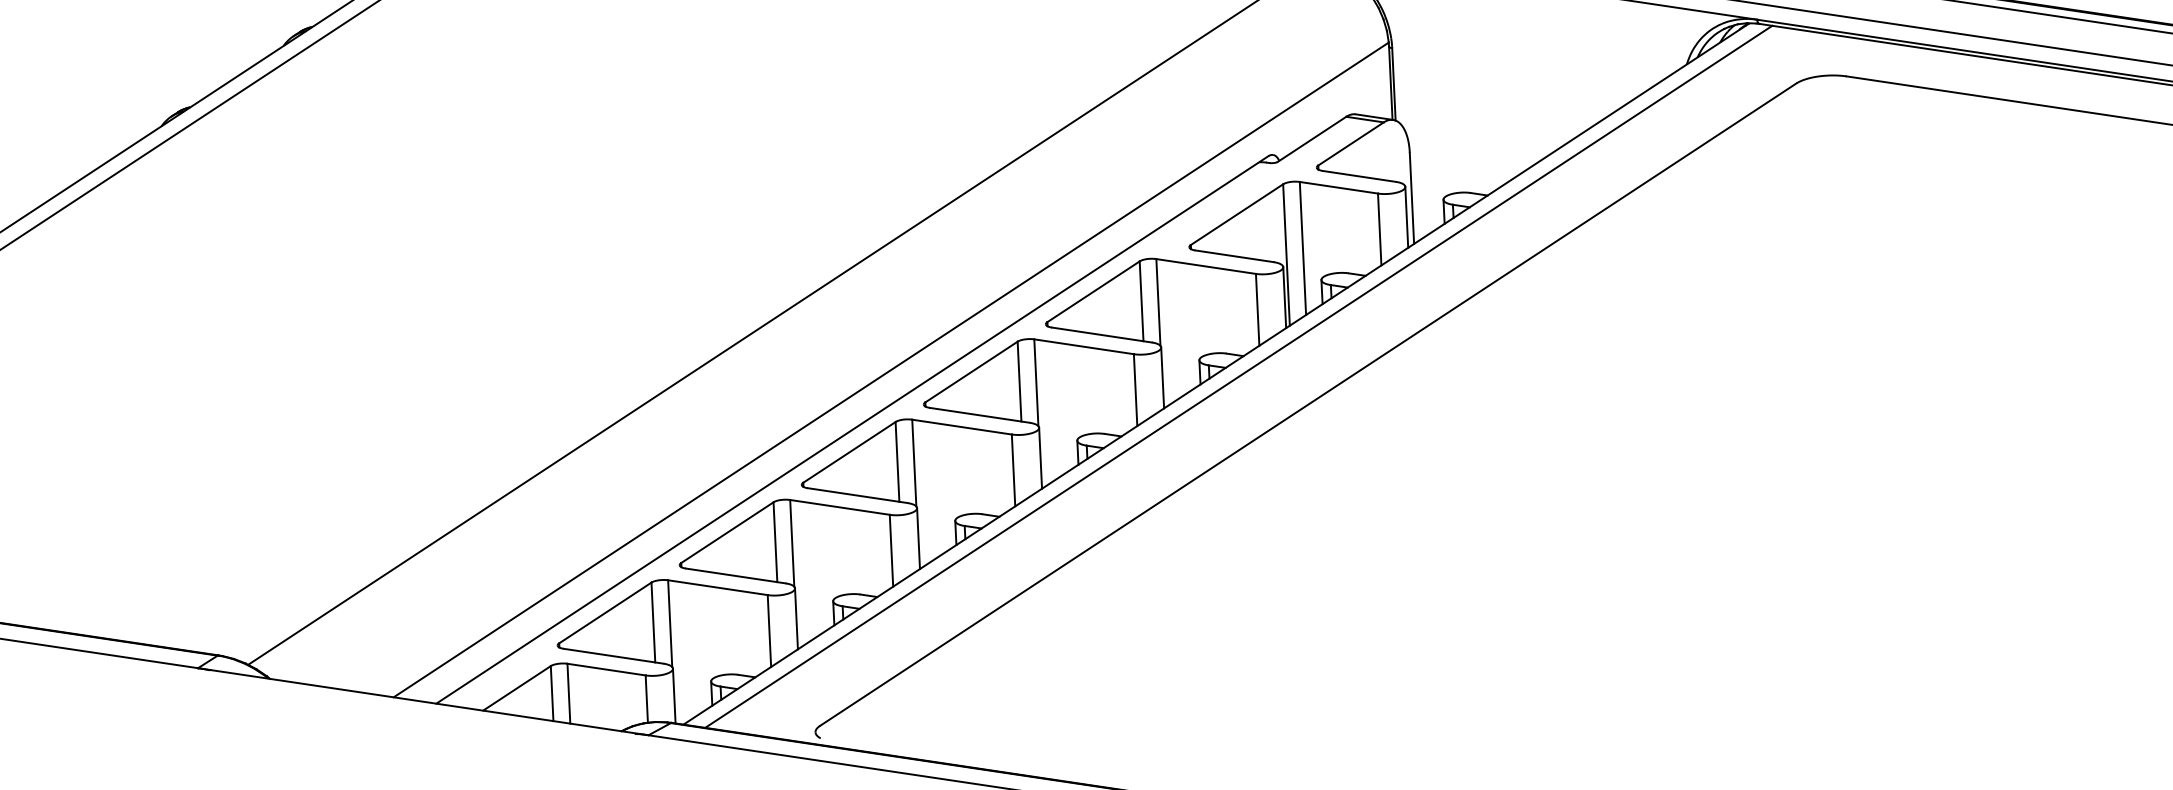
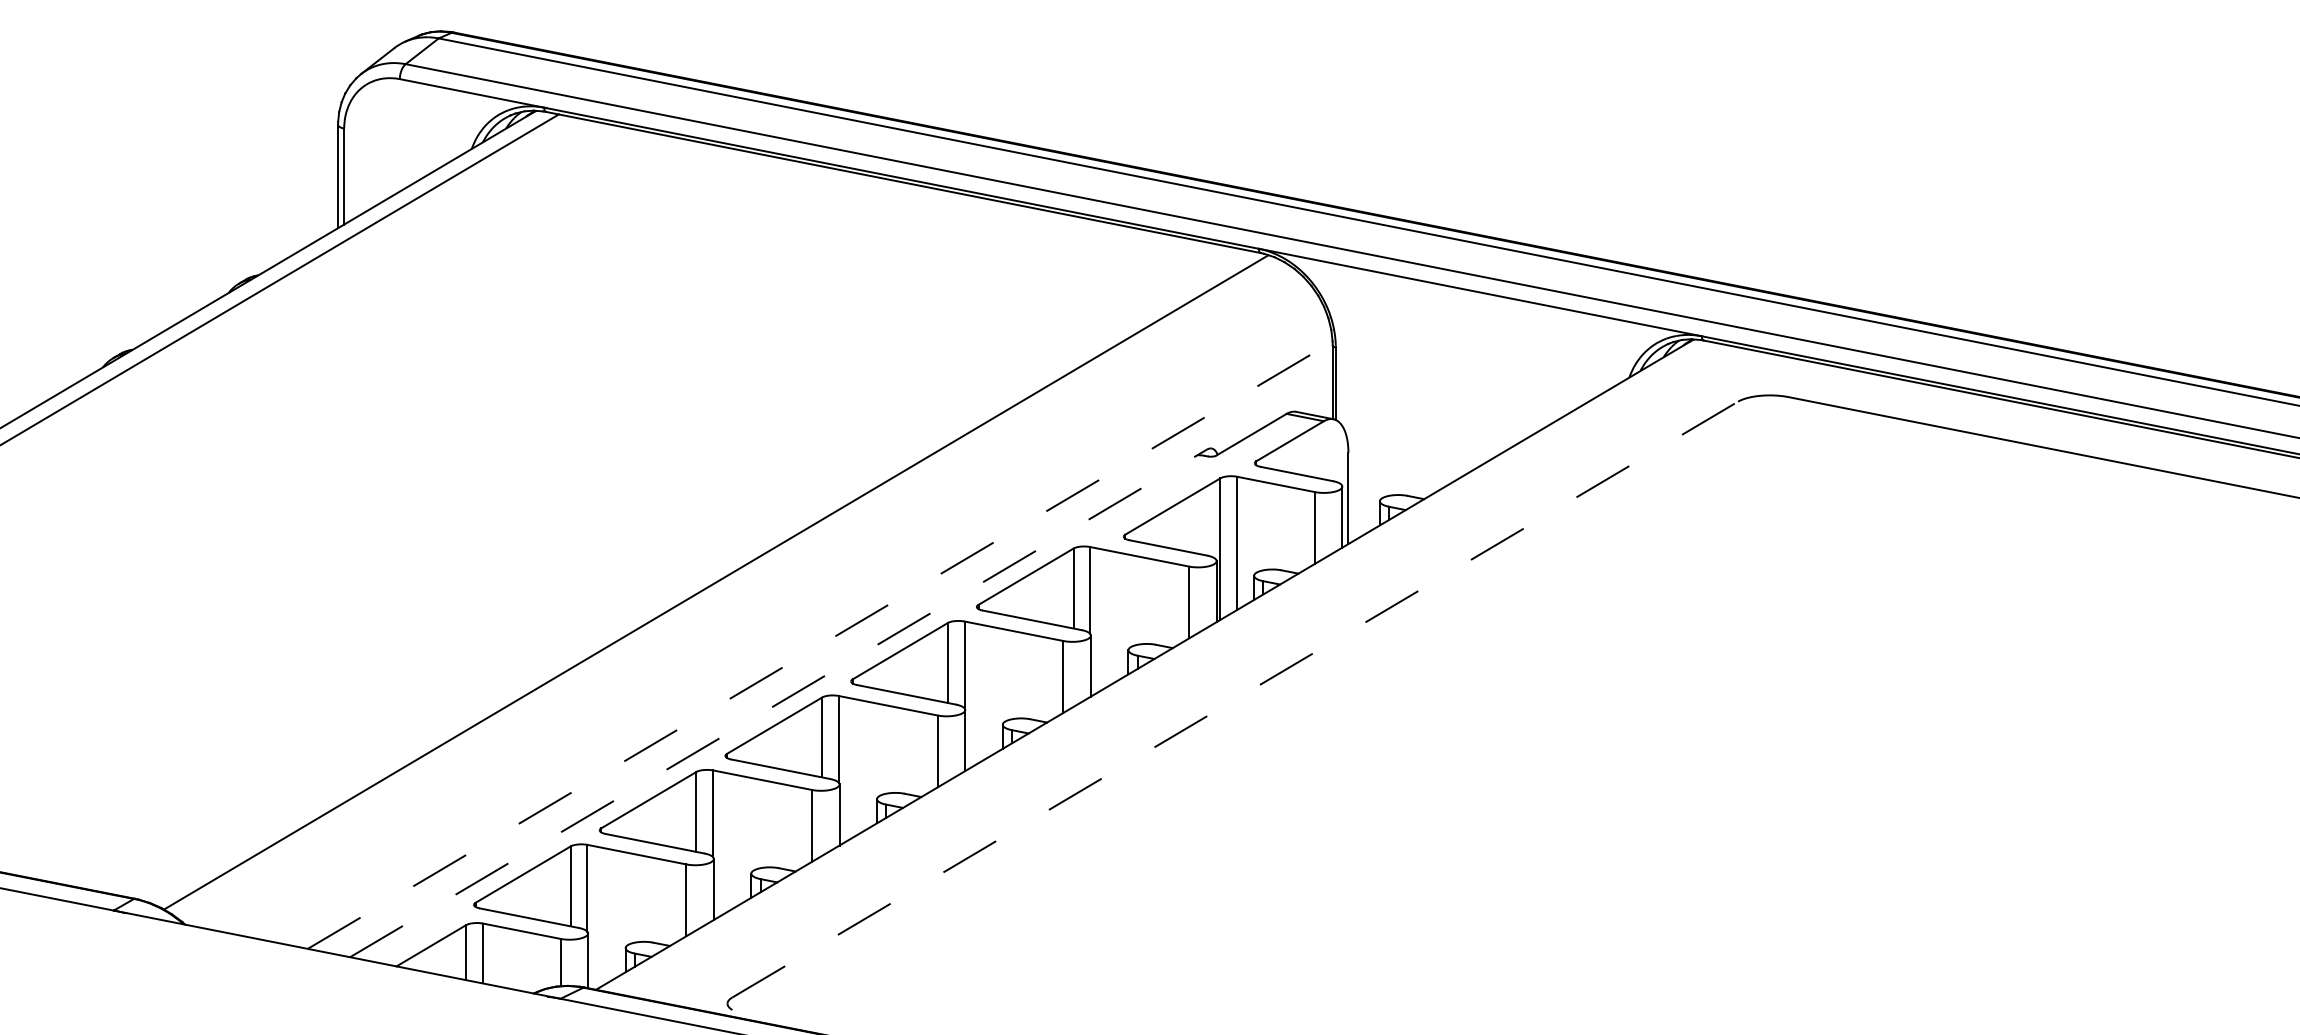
line: (891, 370) -> (820, 645), solid -> dashed
line: (1238, 376) -> (1166, 668), removed
line: (1308, 404) -> (1235, 699), solid -> dashed
line: (852, 430) -> (778, 703), solid -> dashed

